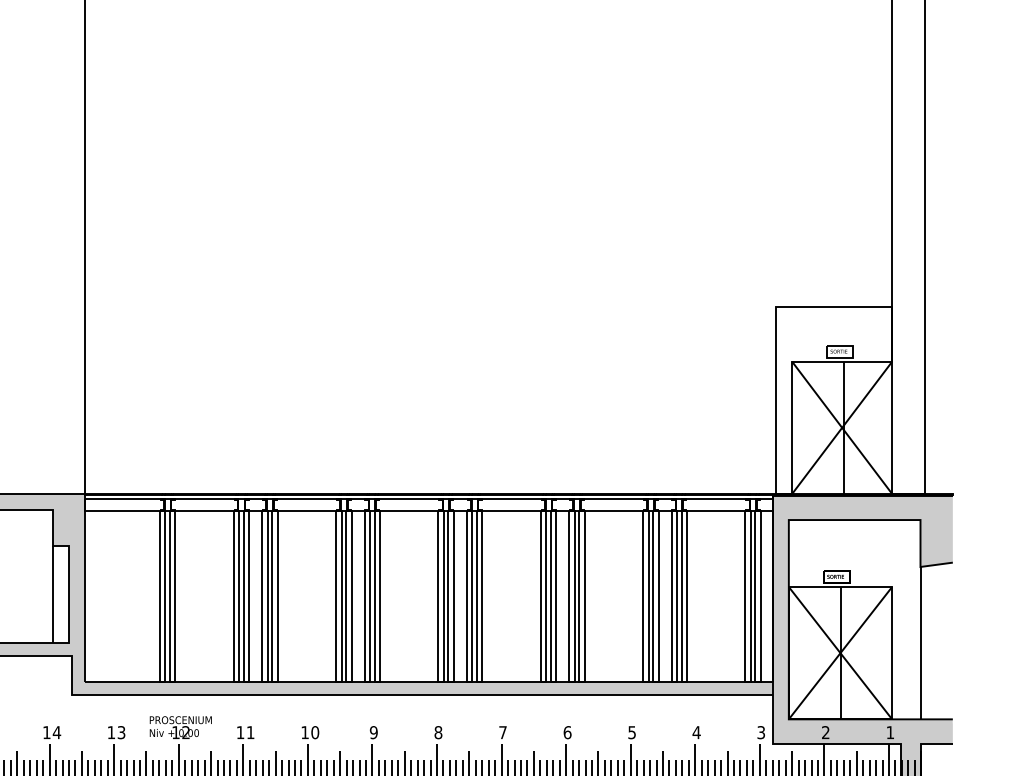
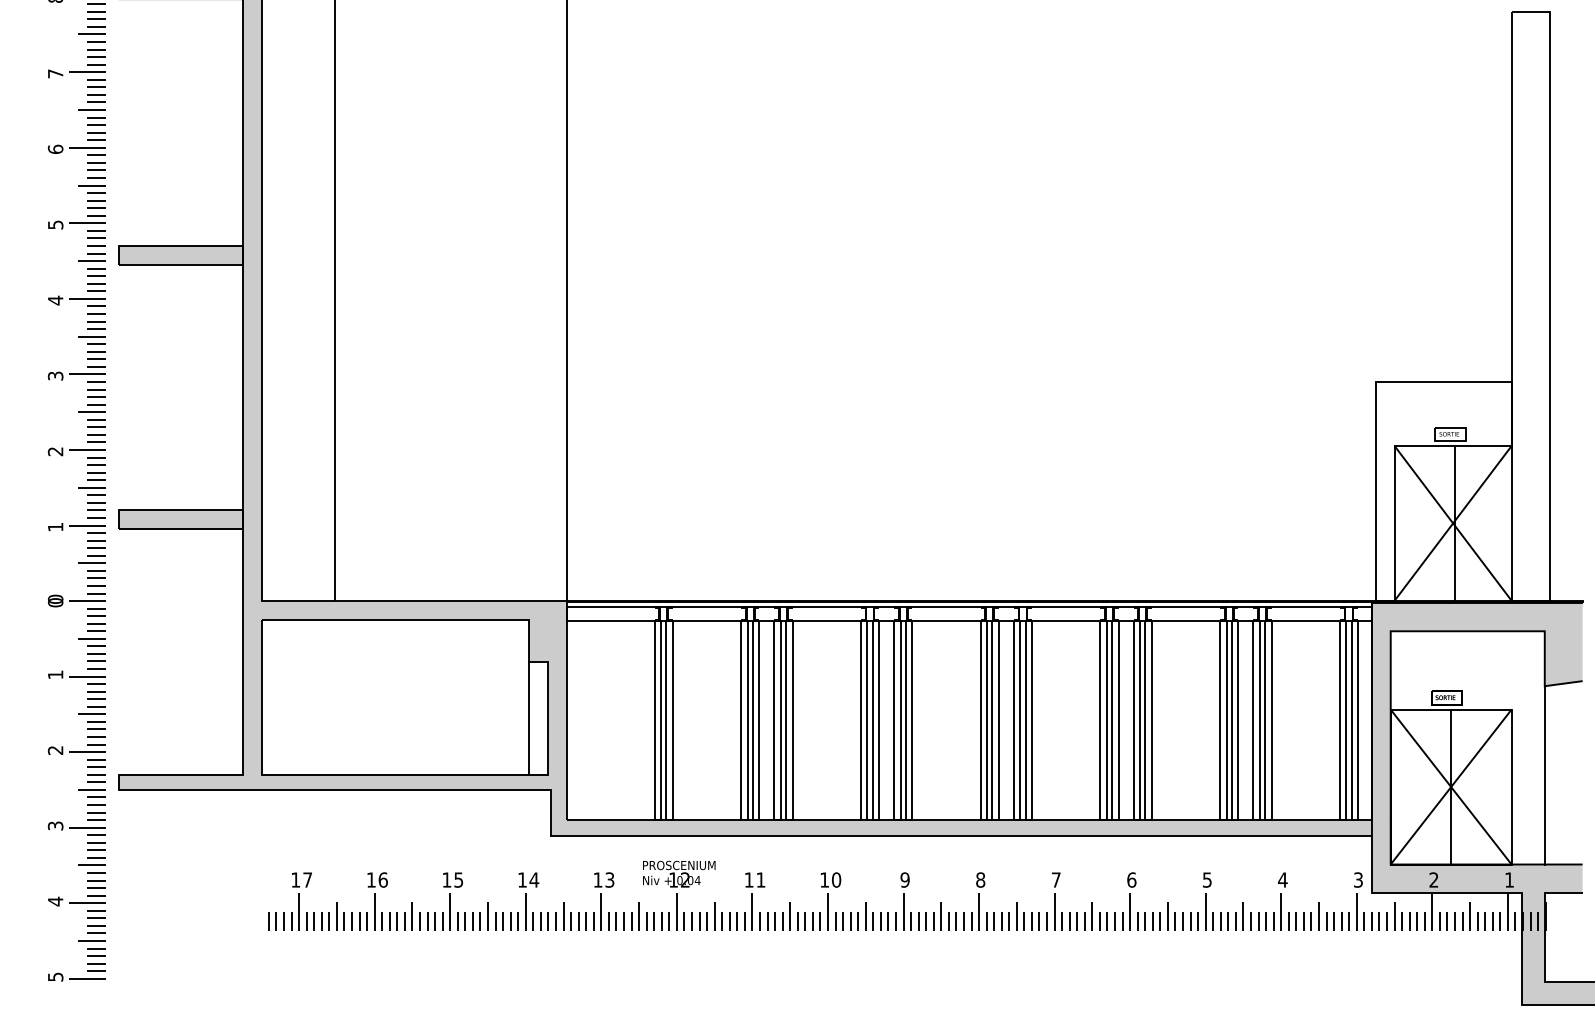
text: (196, 733) -> (697, 880), 0.00 -> 0.04

